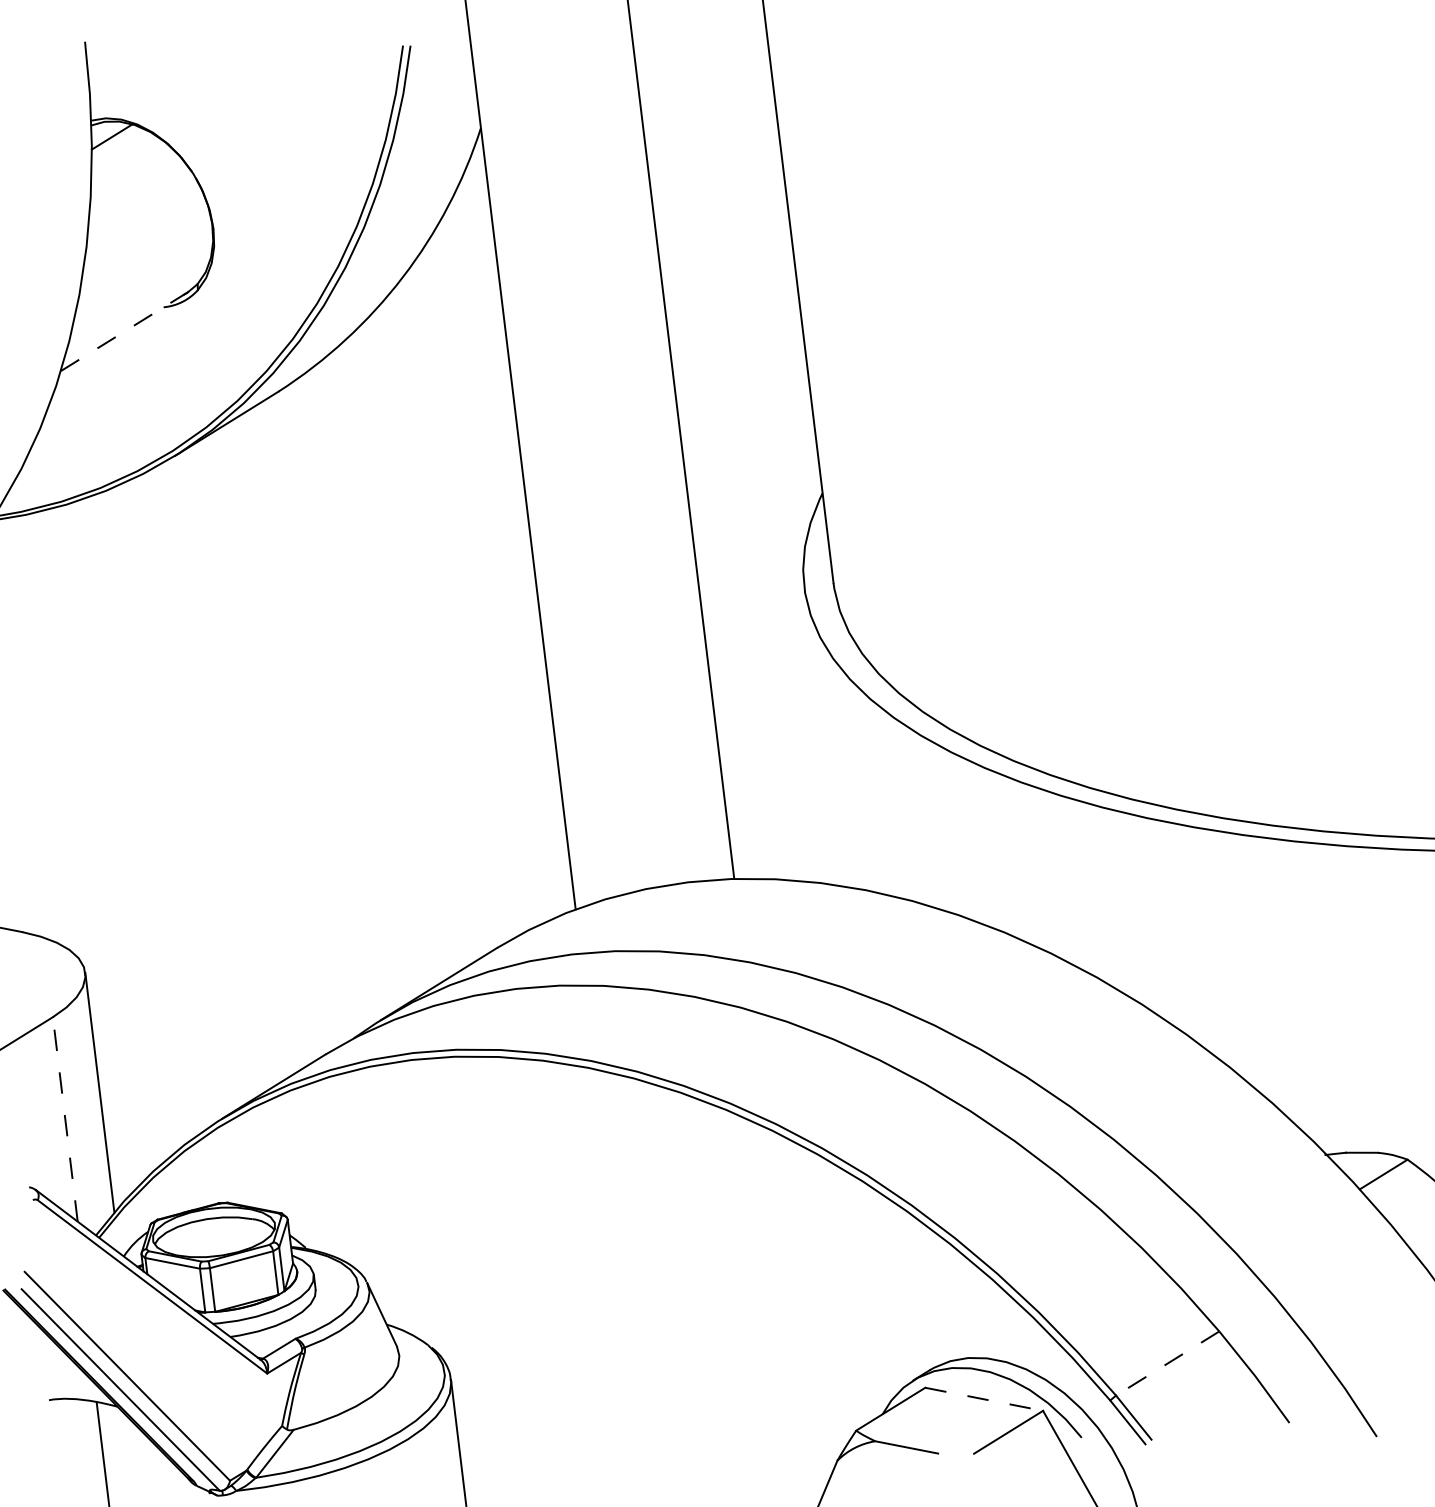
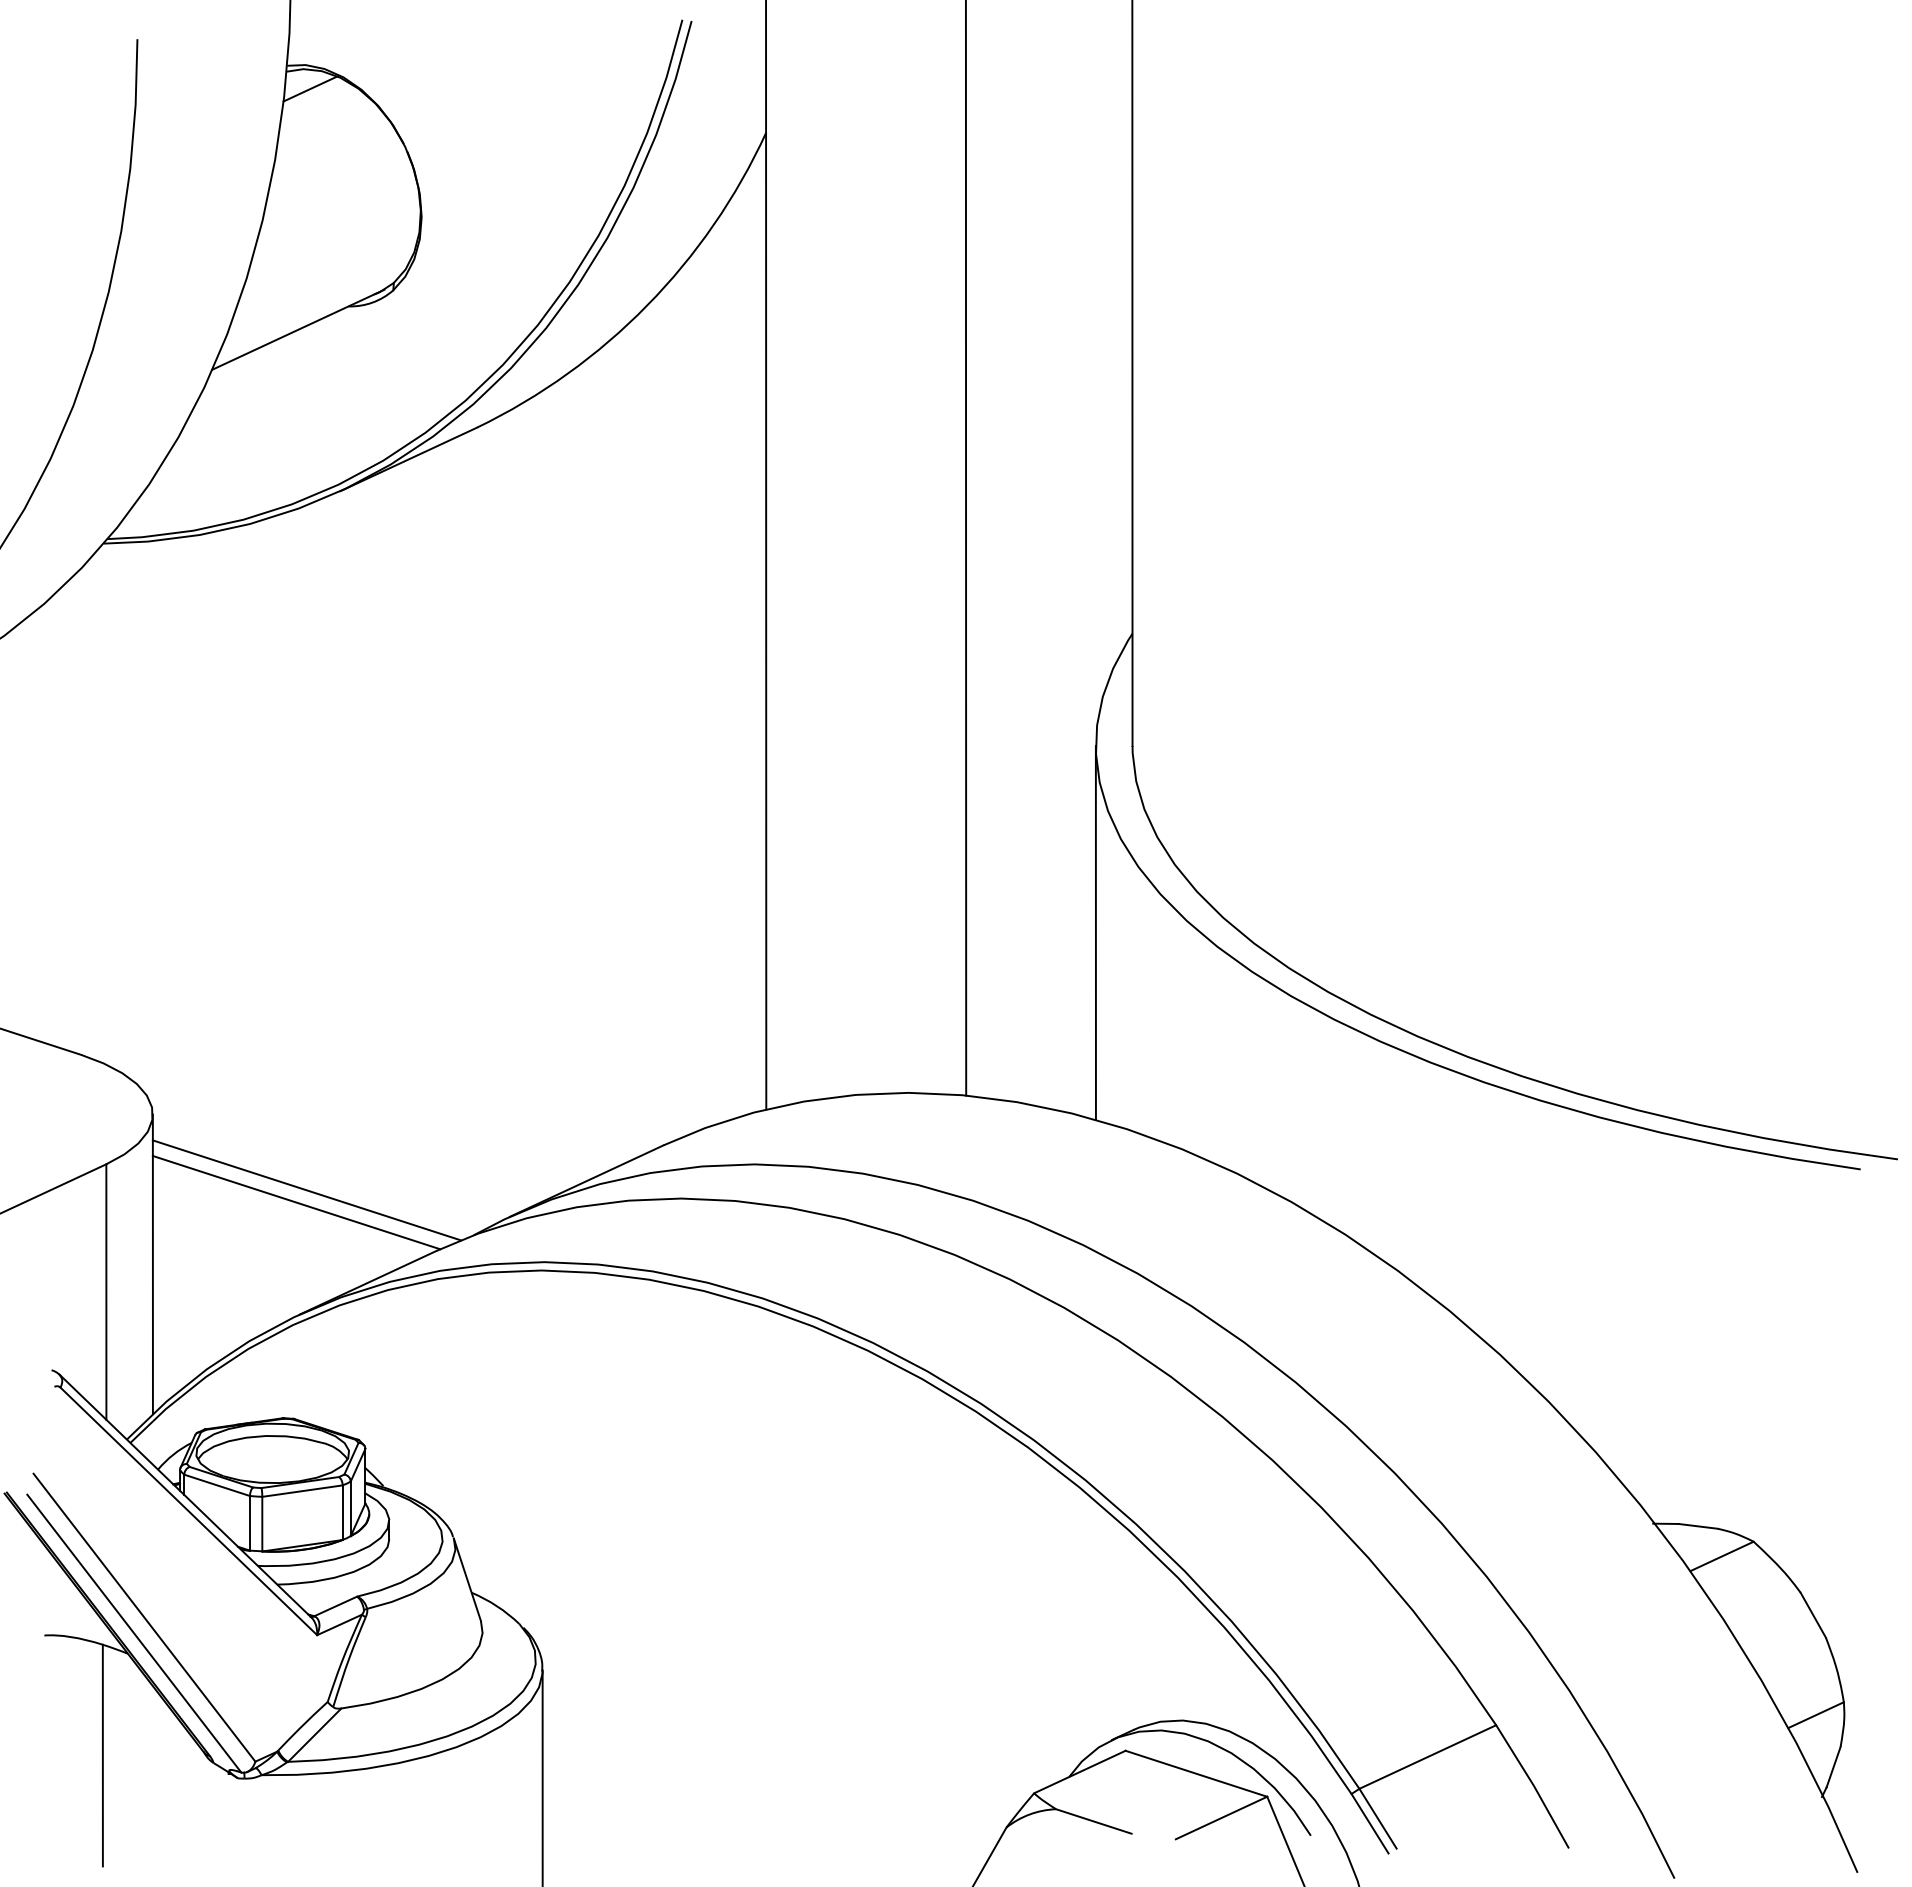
line: (125, 330) -> (298, 329), dashed -> solid
line: (821, 735) -> (1095, 932), added
line: (215, 1018) -> (306, 1190), added
line: (208, 1029) -> (296, 1202), added
line: (65, 1119) -> (106, 1292), dashed -> solid
line: (1167, 1363) -> (1427, 1757), dashed -> solid
line: (984, 1399) -> (1196, 1773), dashed -> solid

